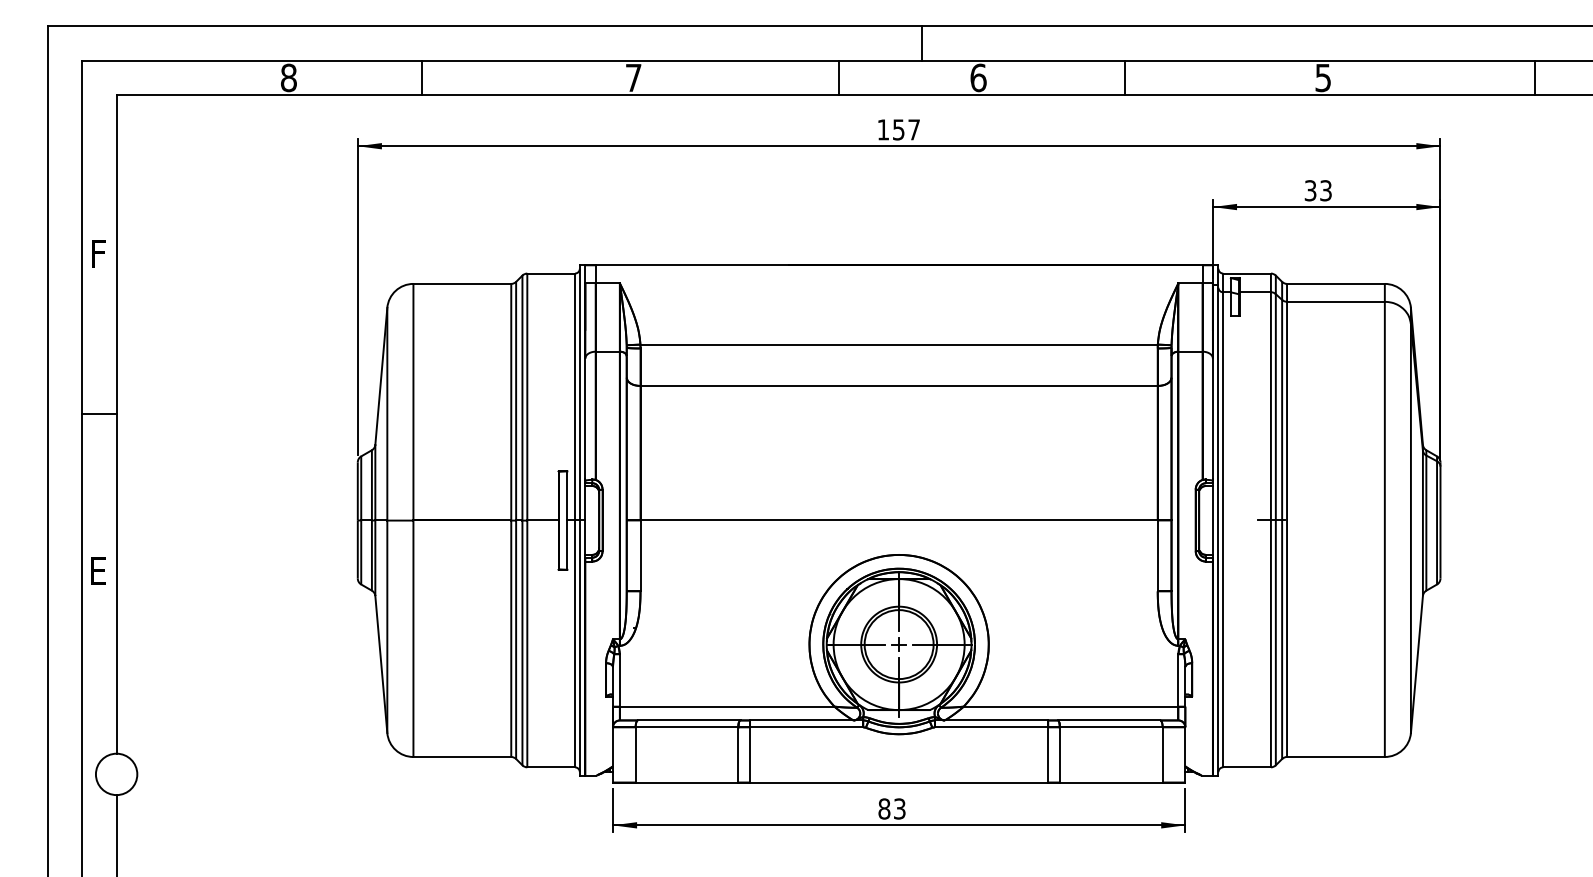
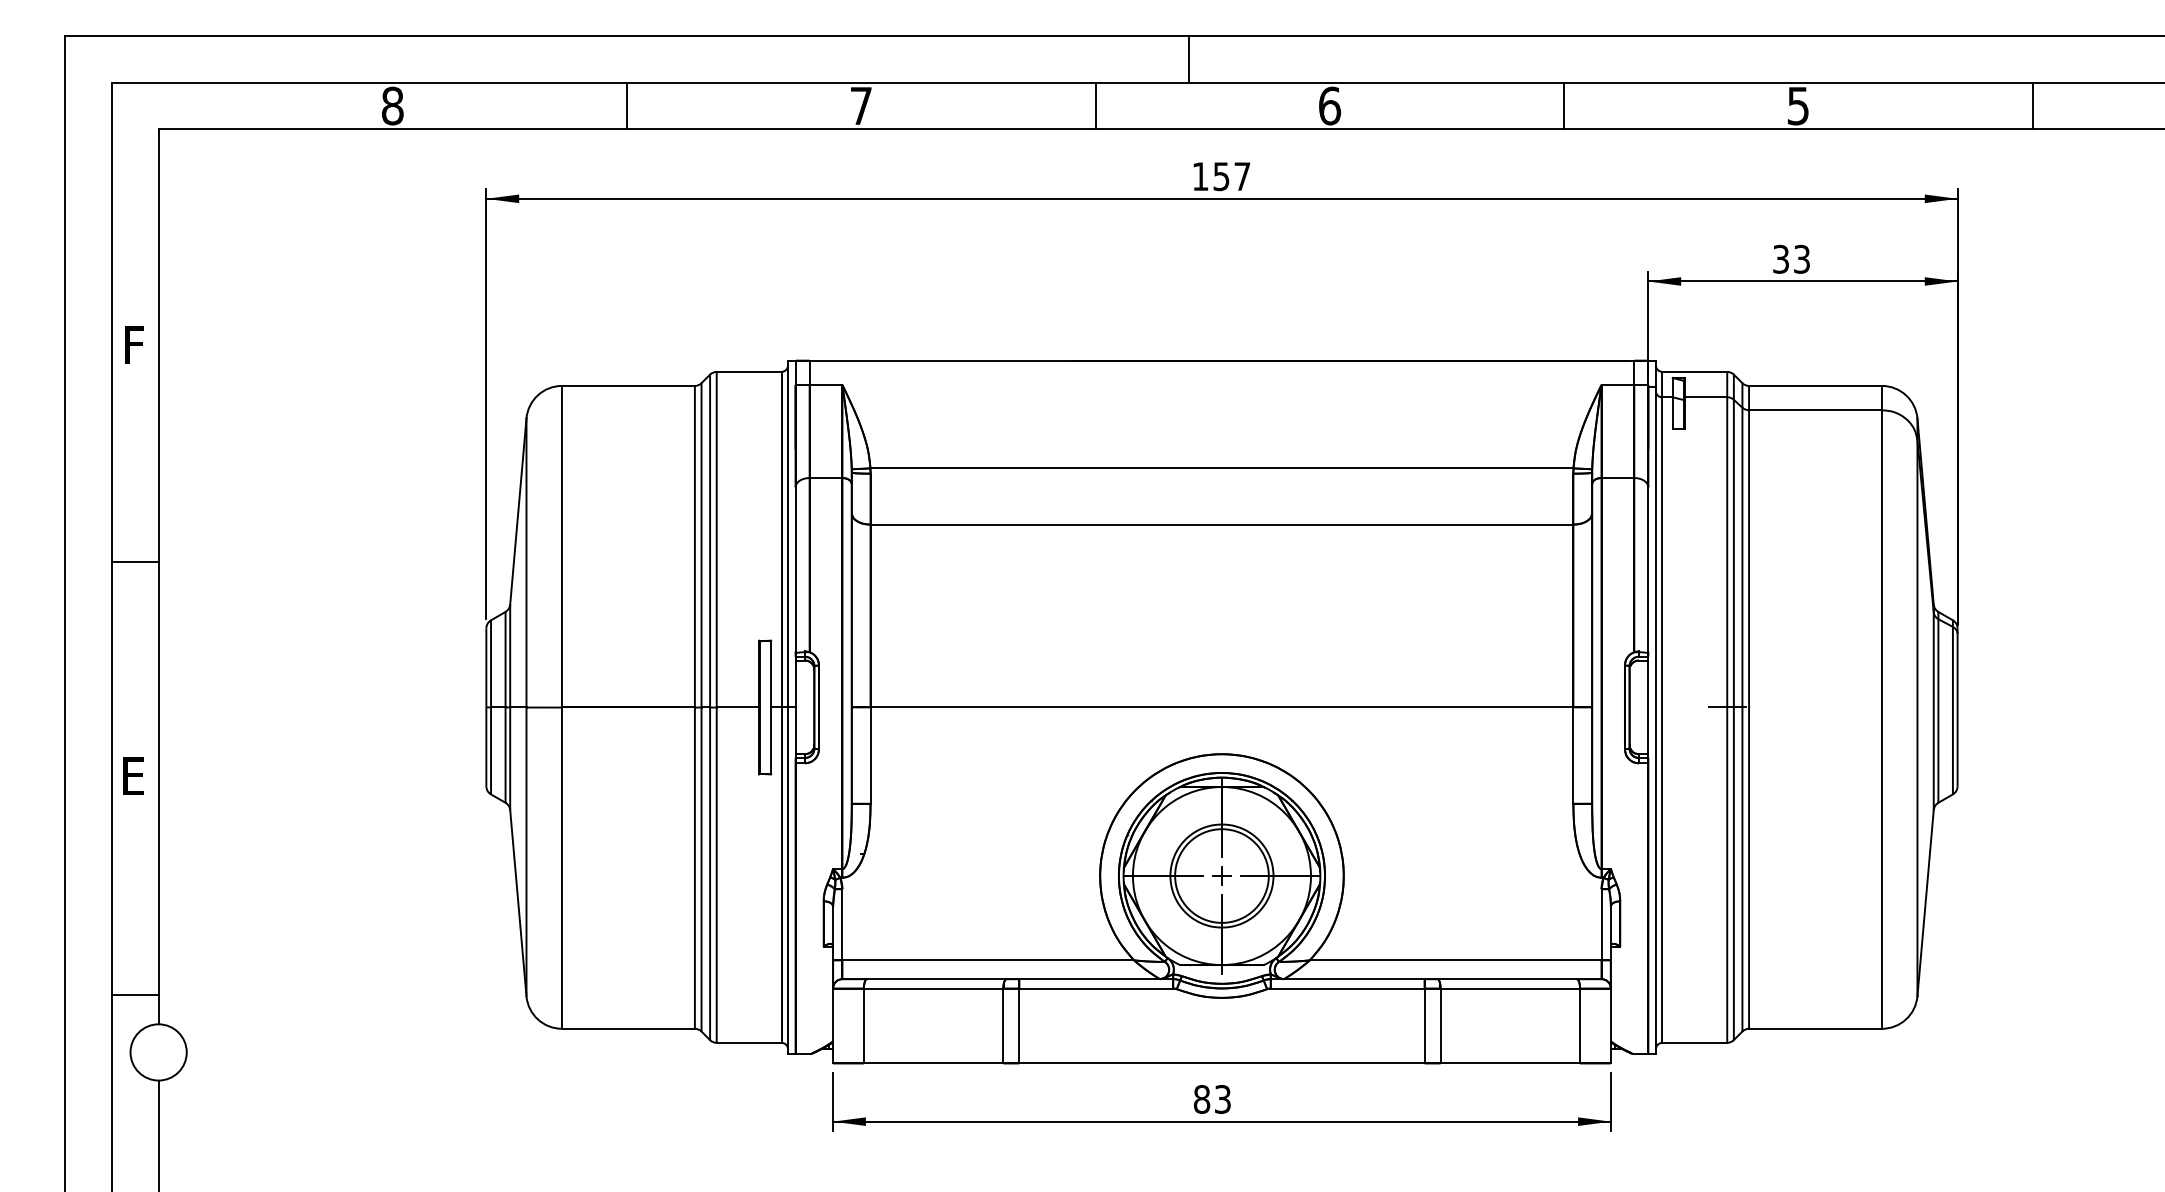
line: (922, 42) -> (1189, 58), moved
line: (421, 77) -> (627, 105), moved
line: (839, 77) -> (1095, 105), moved
line: (1124, 77) -> (1564, 105), moved
line: (1534, 77) -> (2032, 105), moved
line: (98, 731) -> (134, 994), added

